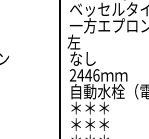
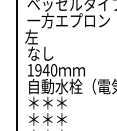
text: (84, 75) -> (42, 70), 2446 -> 1940

